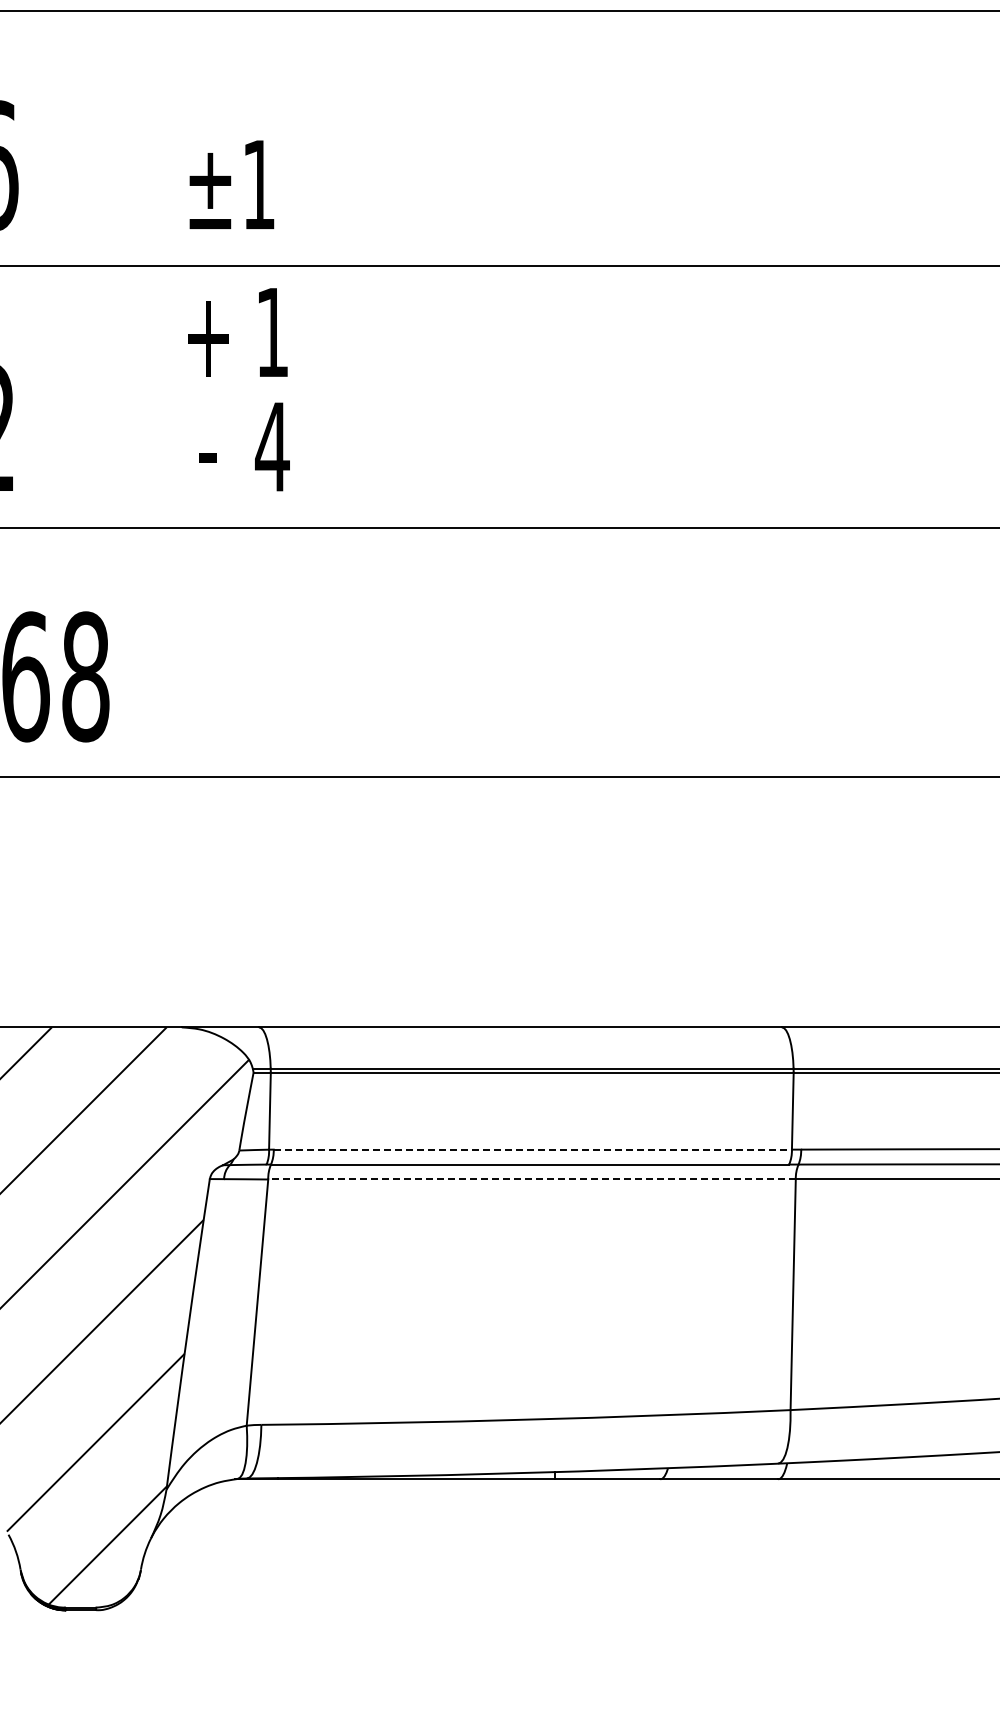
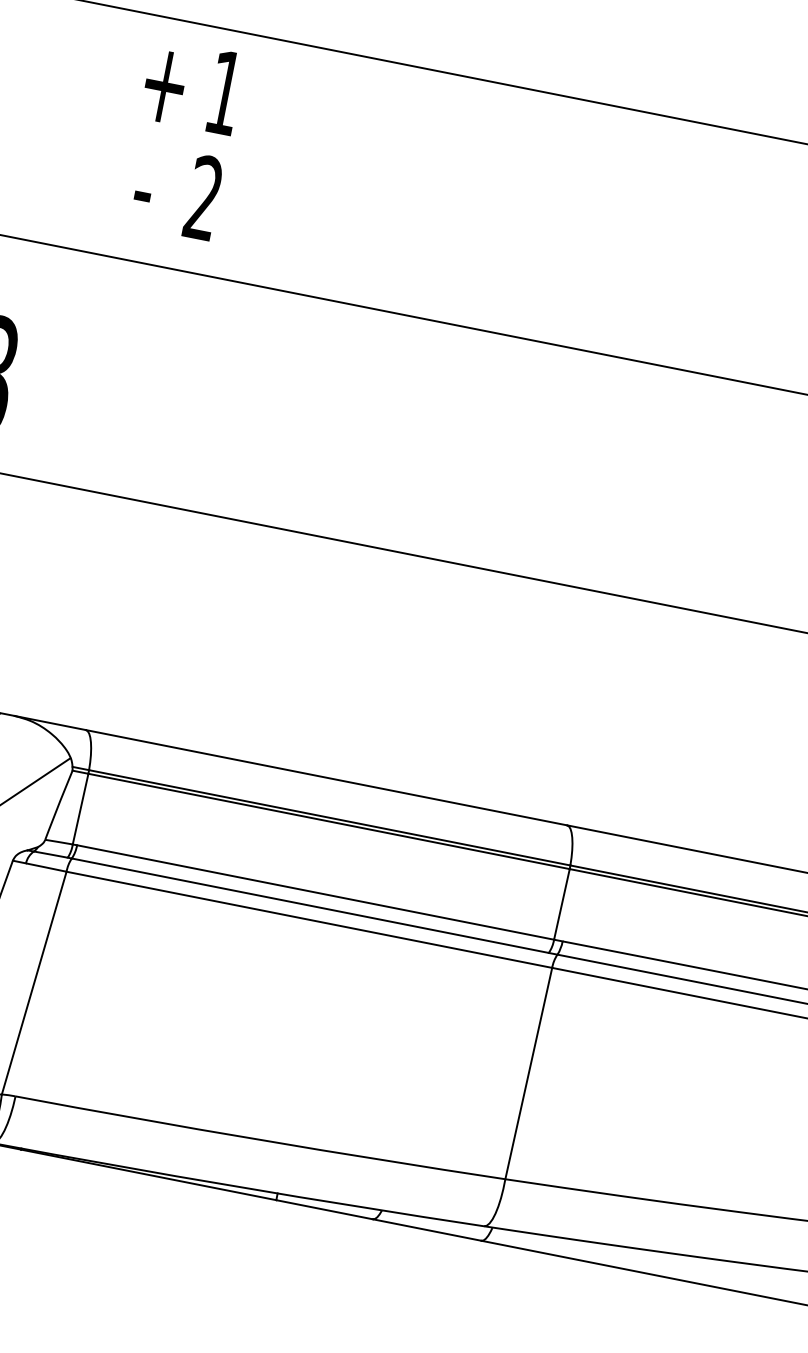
text: (272, 446) -> (204, 197), 4 -> 2
line: (533, 1149) -> (316, 892), dashed -> solid
line: (532, 1179) -> (309, 919), dashed -> solid

